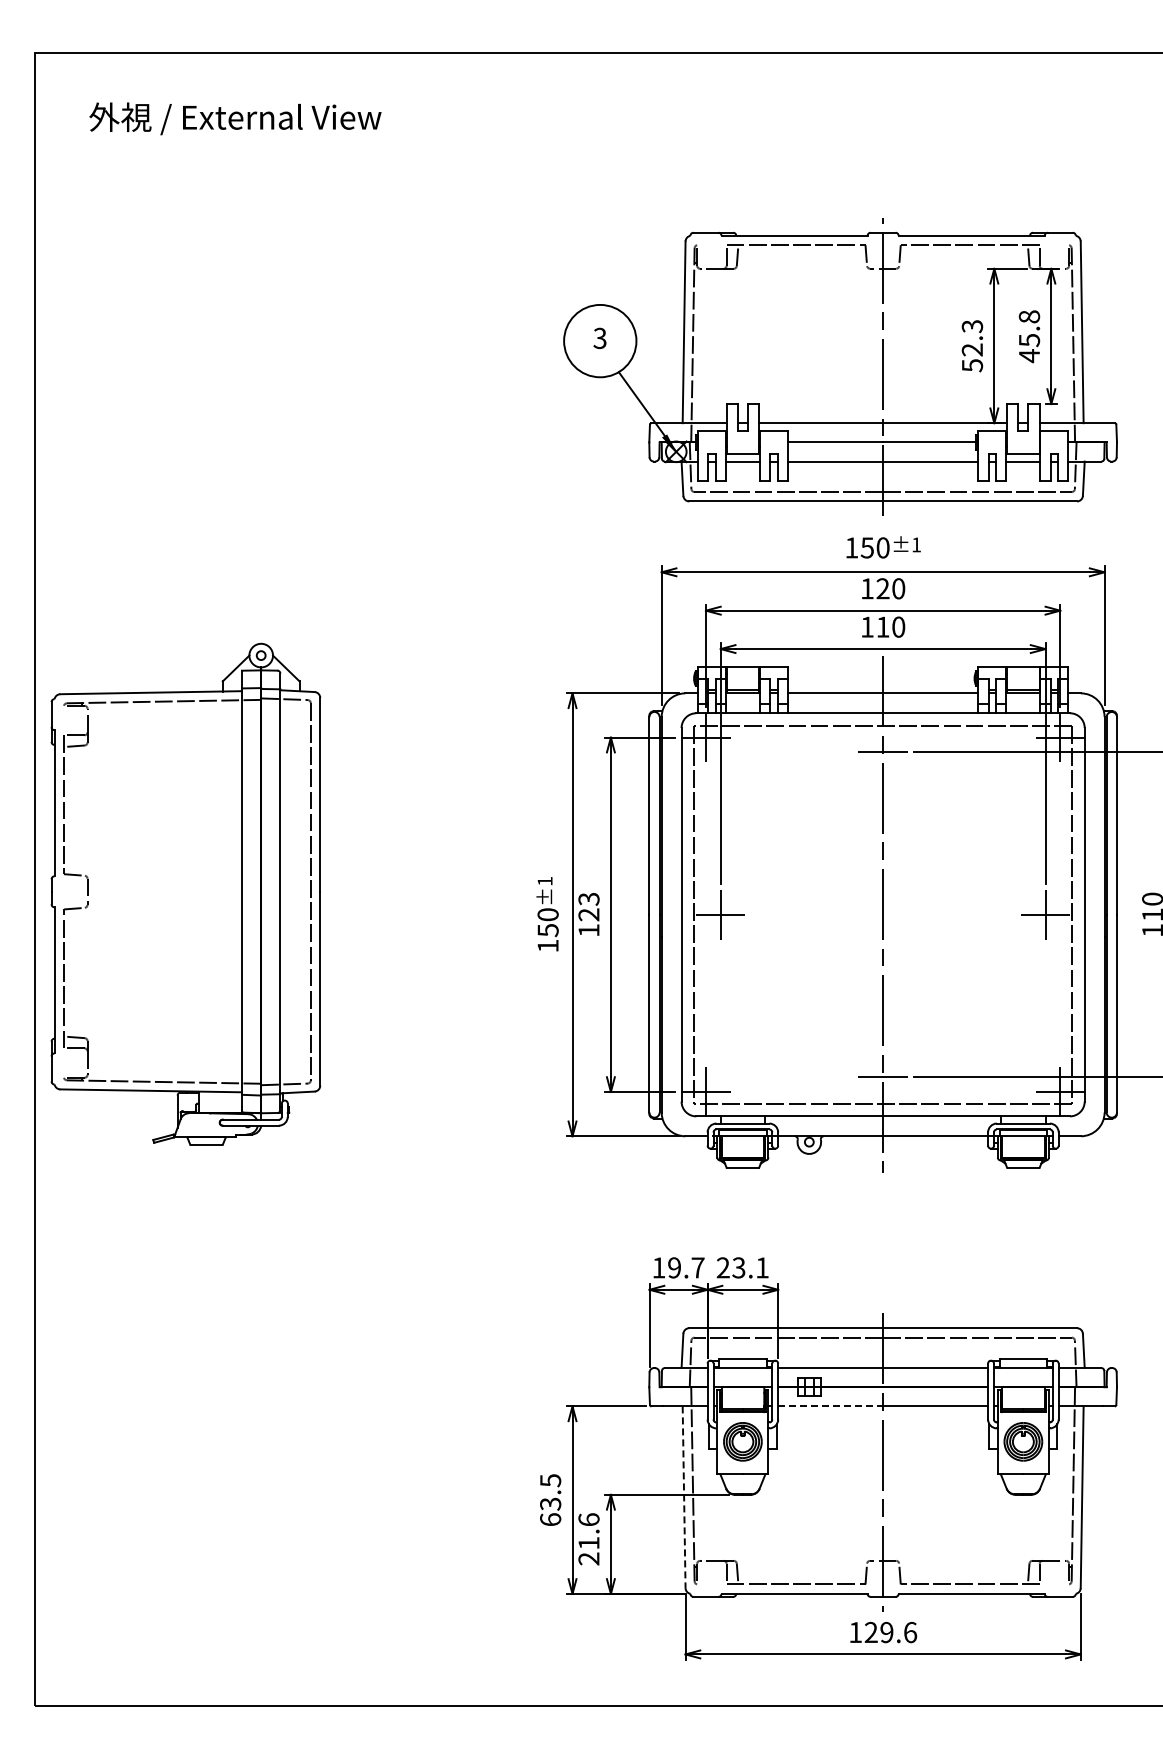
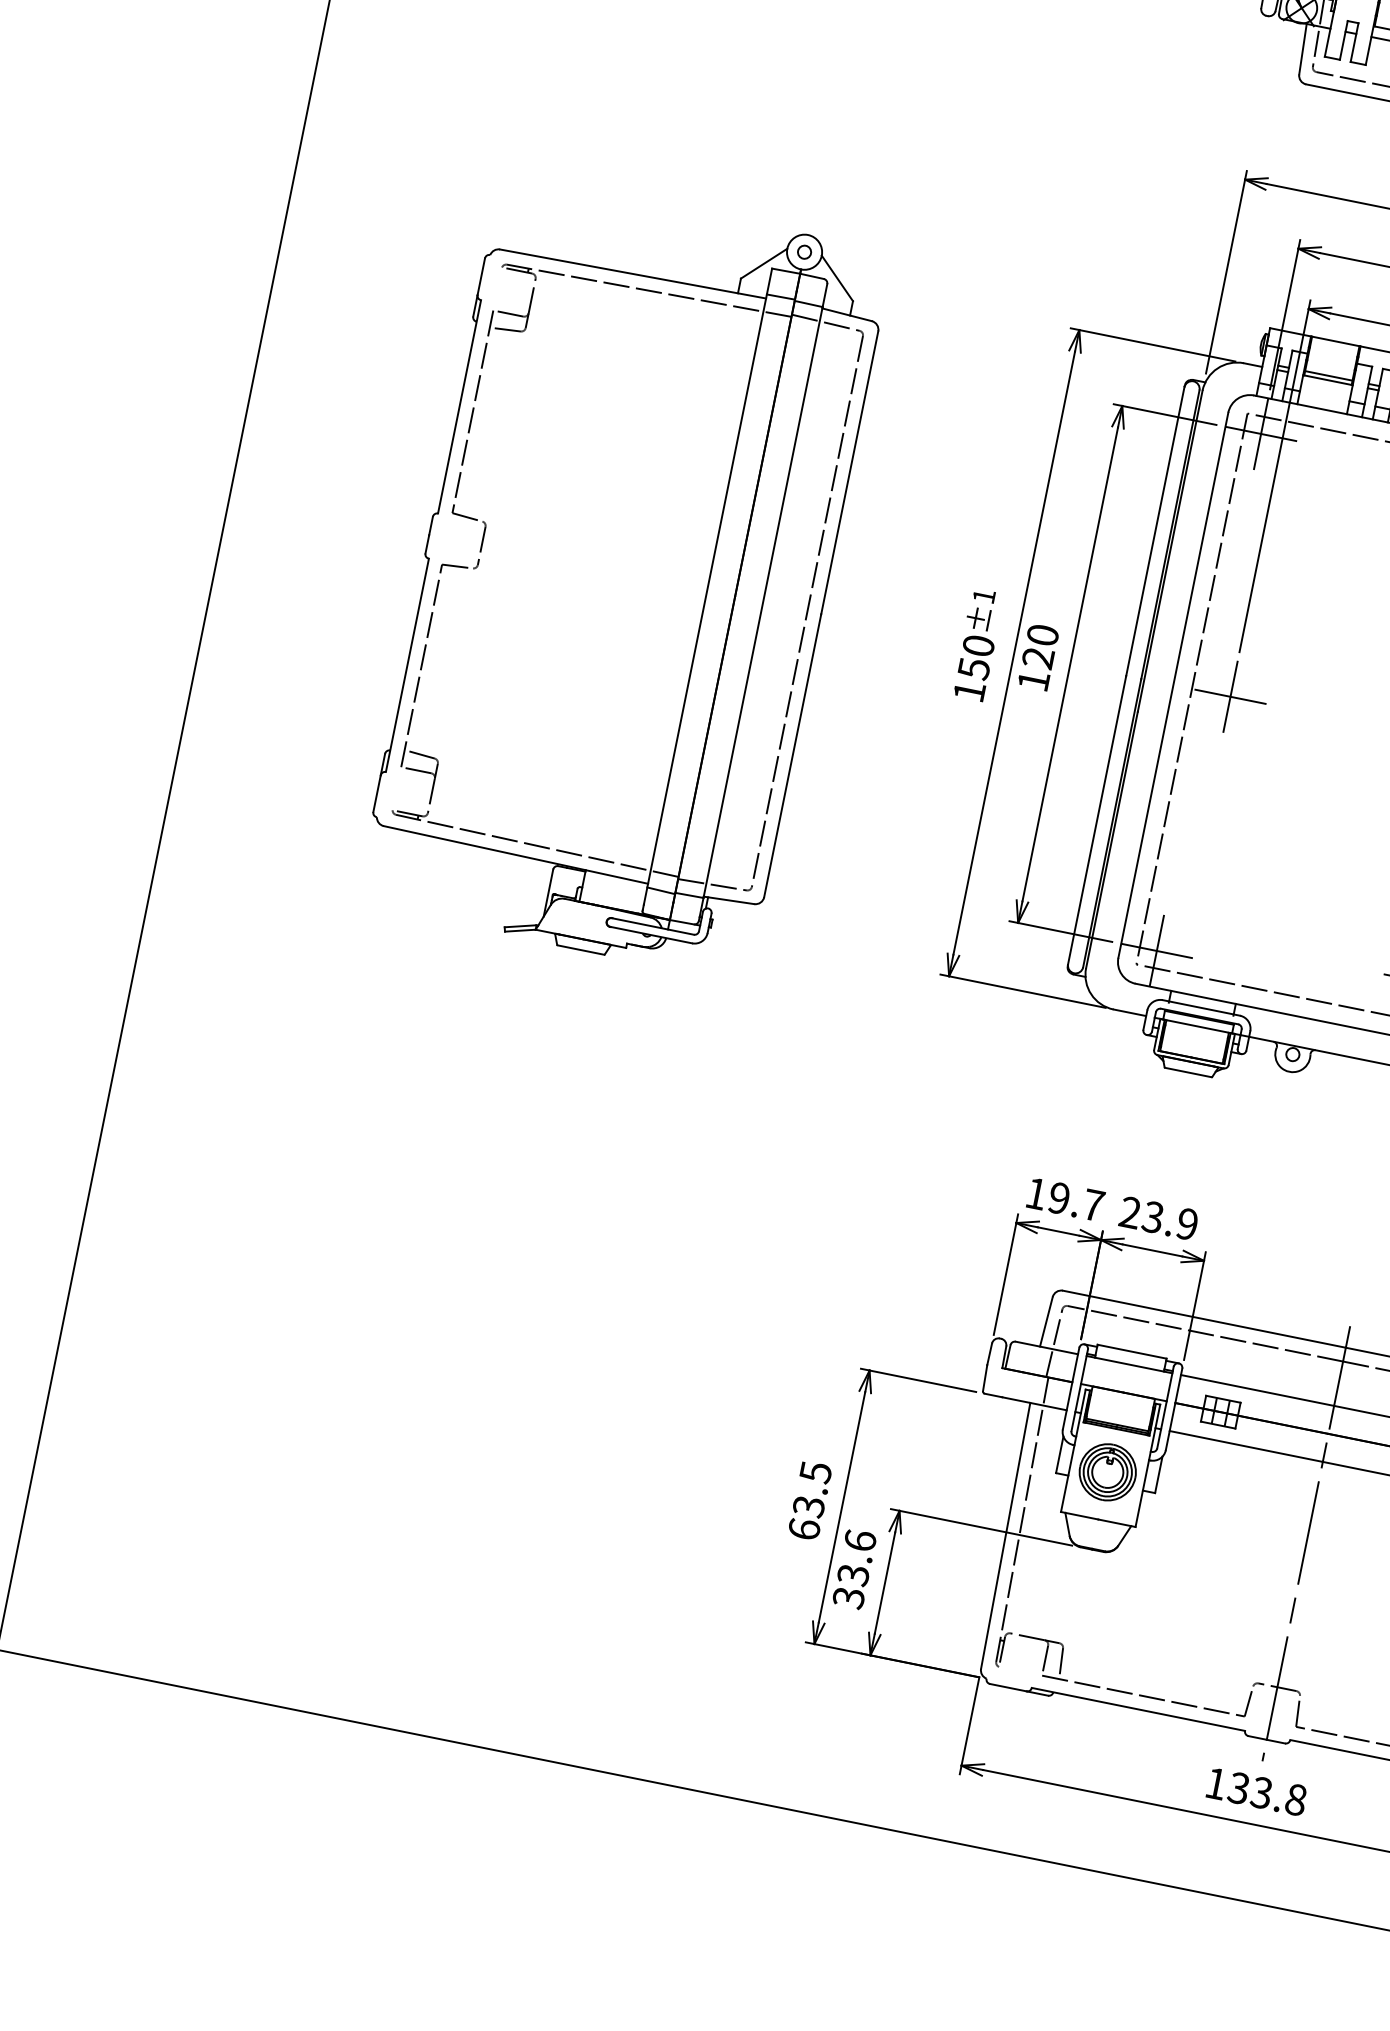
part: (185, 893) -> (624, 577), moved
text: (588, 898) -> (1042, 634), 123 -> 120
text: (762, 1267) -> (1187, 1223), 23.1 -> 23.9
line: (831, 1406) -> (1247, 1446), dashed -> solid
line: (684, 1497) -> (1006, 1536), dashed -> solid
text: (588, 1551) -> (850, 1586), 21.6 -> 33.6
text: (890, 1632) -> (1267, 1793), 129.6 -> 133.8

